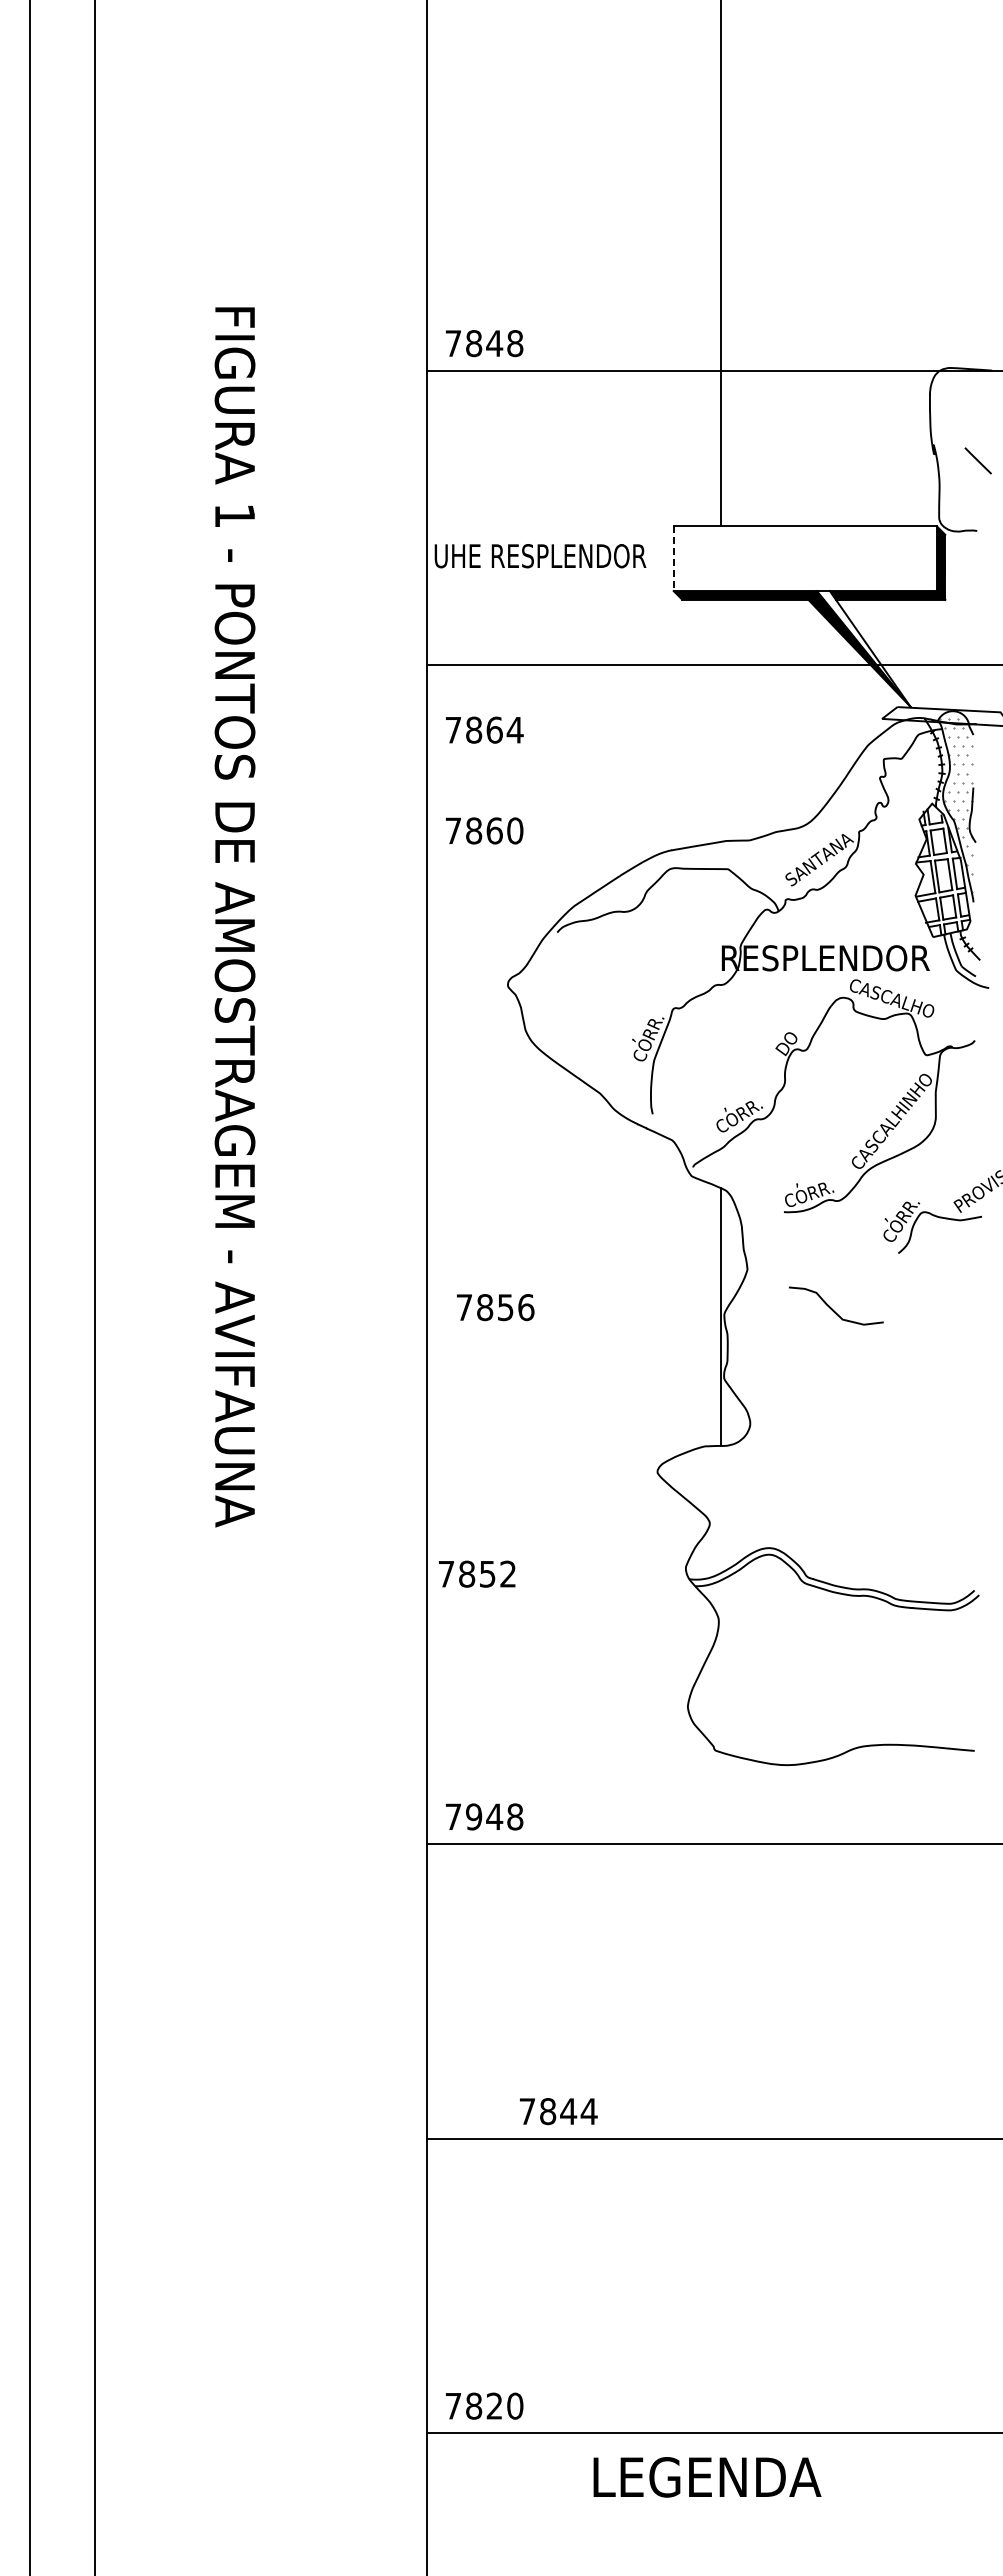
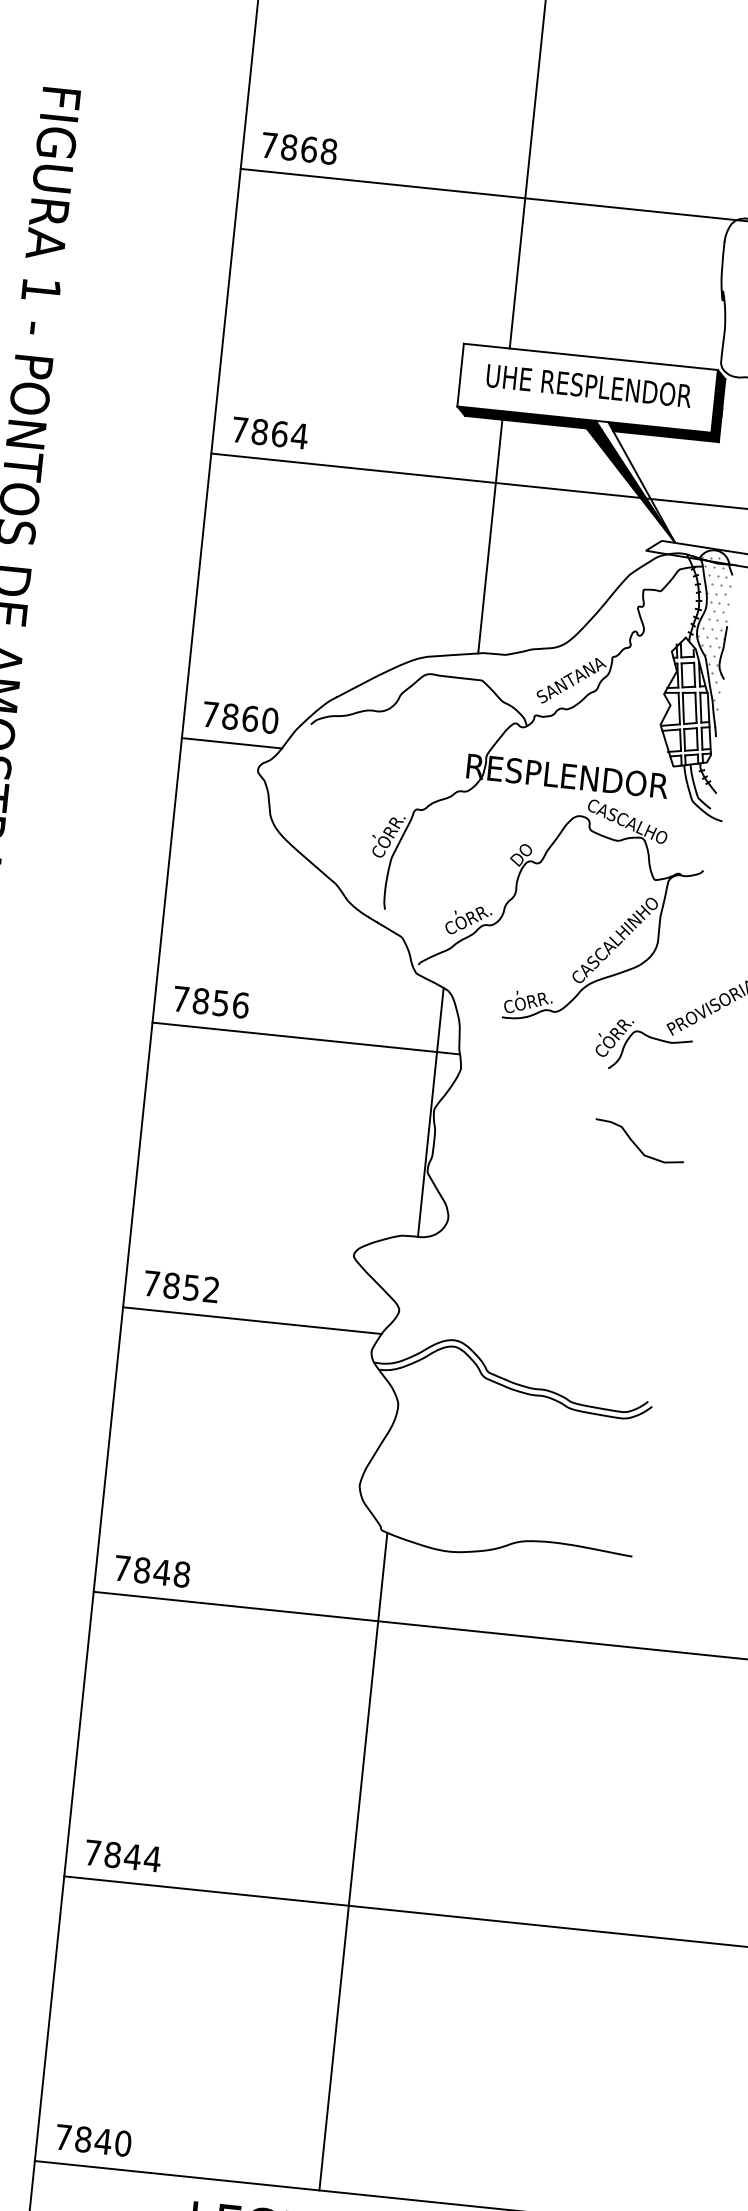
text: (494, 343) -> (309, 149), 7848 -> 7868
text: (540, 556) -> (589, 386), moved
line: (673, 559) -> (460, 375), dashed -> solid
line: (721, 716) -> (491, 532), added
text: (484, 729) -> (270, 432), moved
text: (484, 830) -> (240, 717), moved
line: (478, 959) -> (232, 742), added
line: (585, 1254) -> (306, 1038), added
text: (495, 1307) -> (211, 1002), moved
curve: (832, 1308) -> (635, 1143), moved
line: (560, 1549) -> (252, 1320), added
text: (477, 1573) -> (181, 1286), moved
text: (474, 1816) -> (142, 1570), 7948 -> 7848
line: (721, 2092) -> (353, 1861), added
text: (558, 2111) -> (122, 1855), moved
text: (494, 2405) -> (103, 2140), 7820 -> 7840

